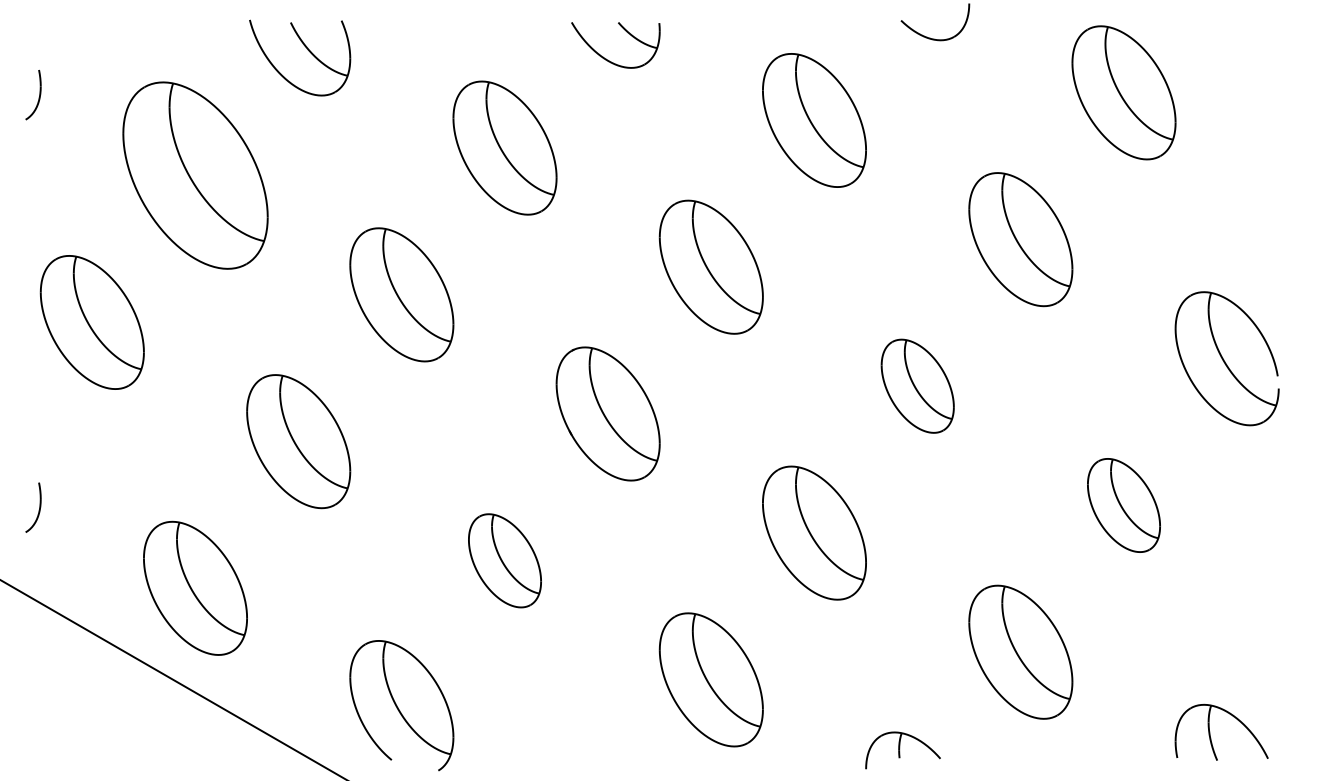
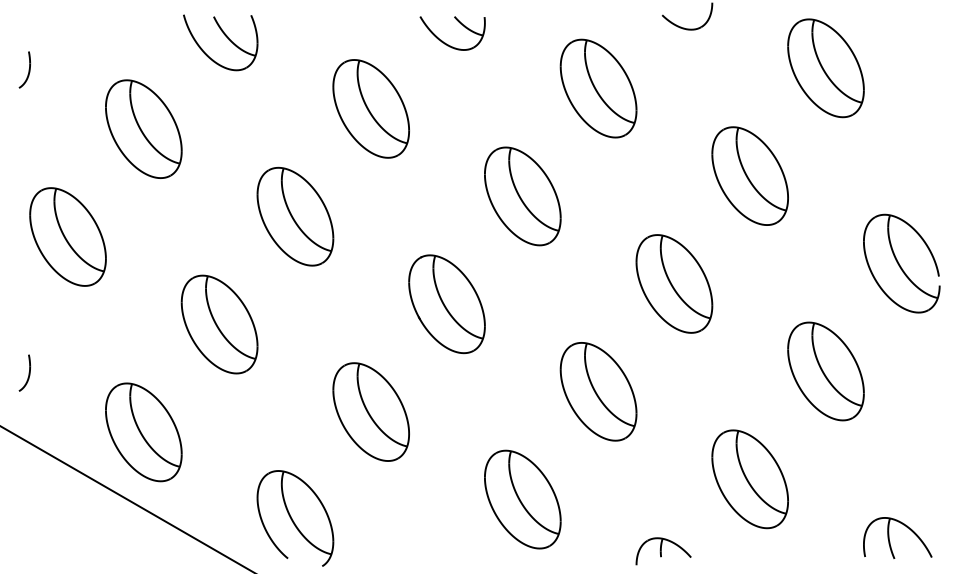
part: (195, 175) -> (143, 129), size x0.71
part: (917, 385) -> (674, 283), size x1.43
part: (1123, 505) -> (825, 371), size x1.43
part: (504, 560) -> (370, 411), size x1.43

